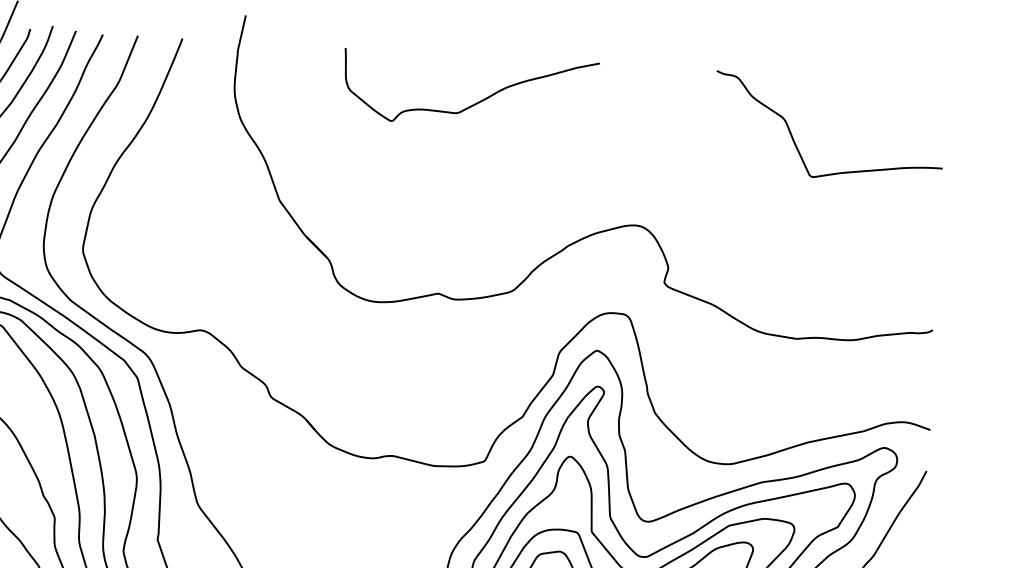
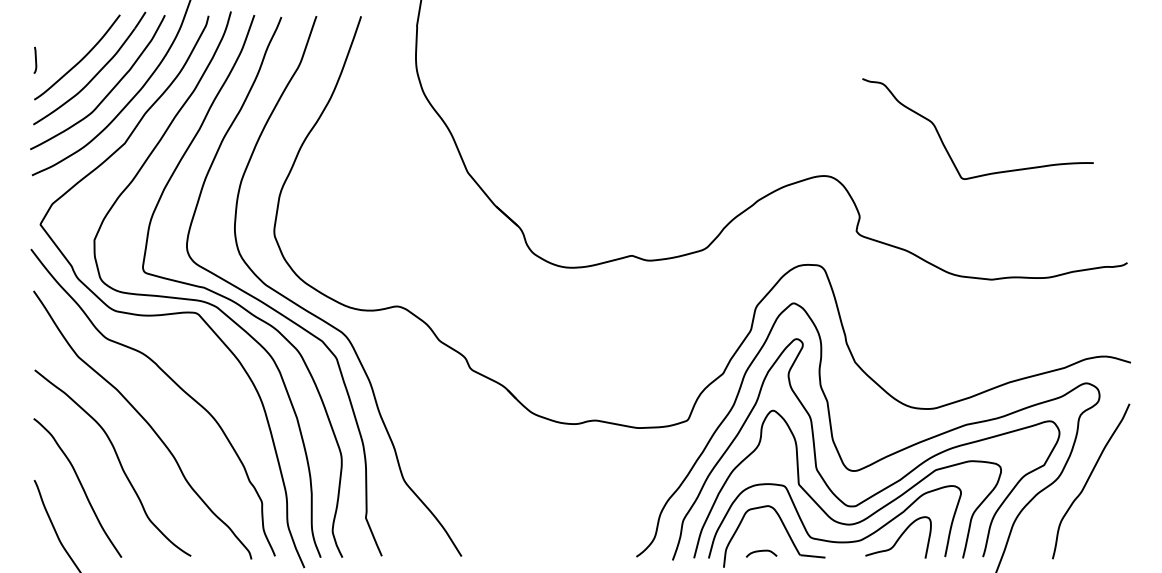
curve: (476, 102) -> (658, 62), removed
curve: (796, 144) -> (946, 147), moved

